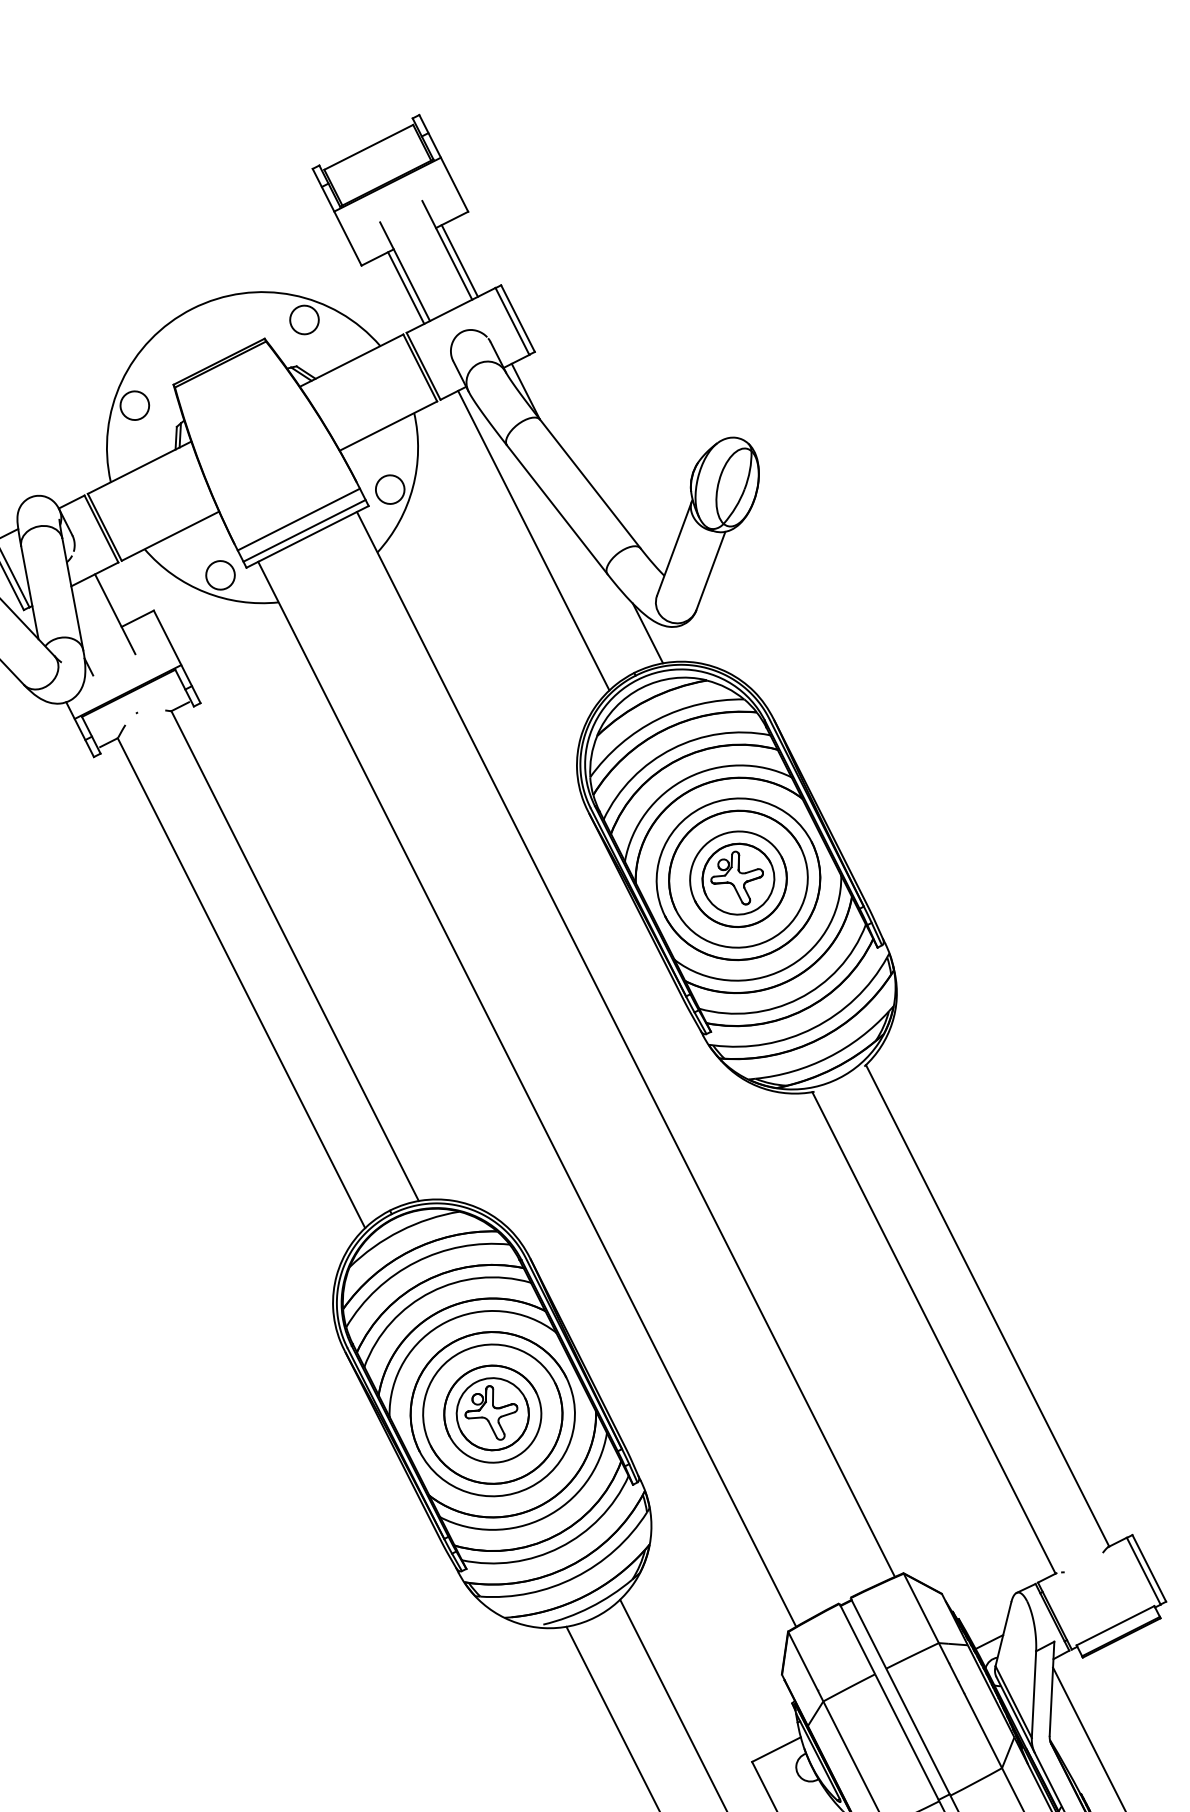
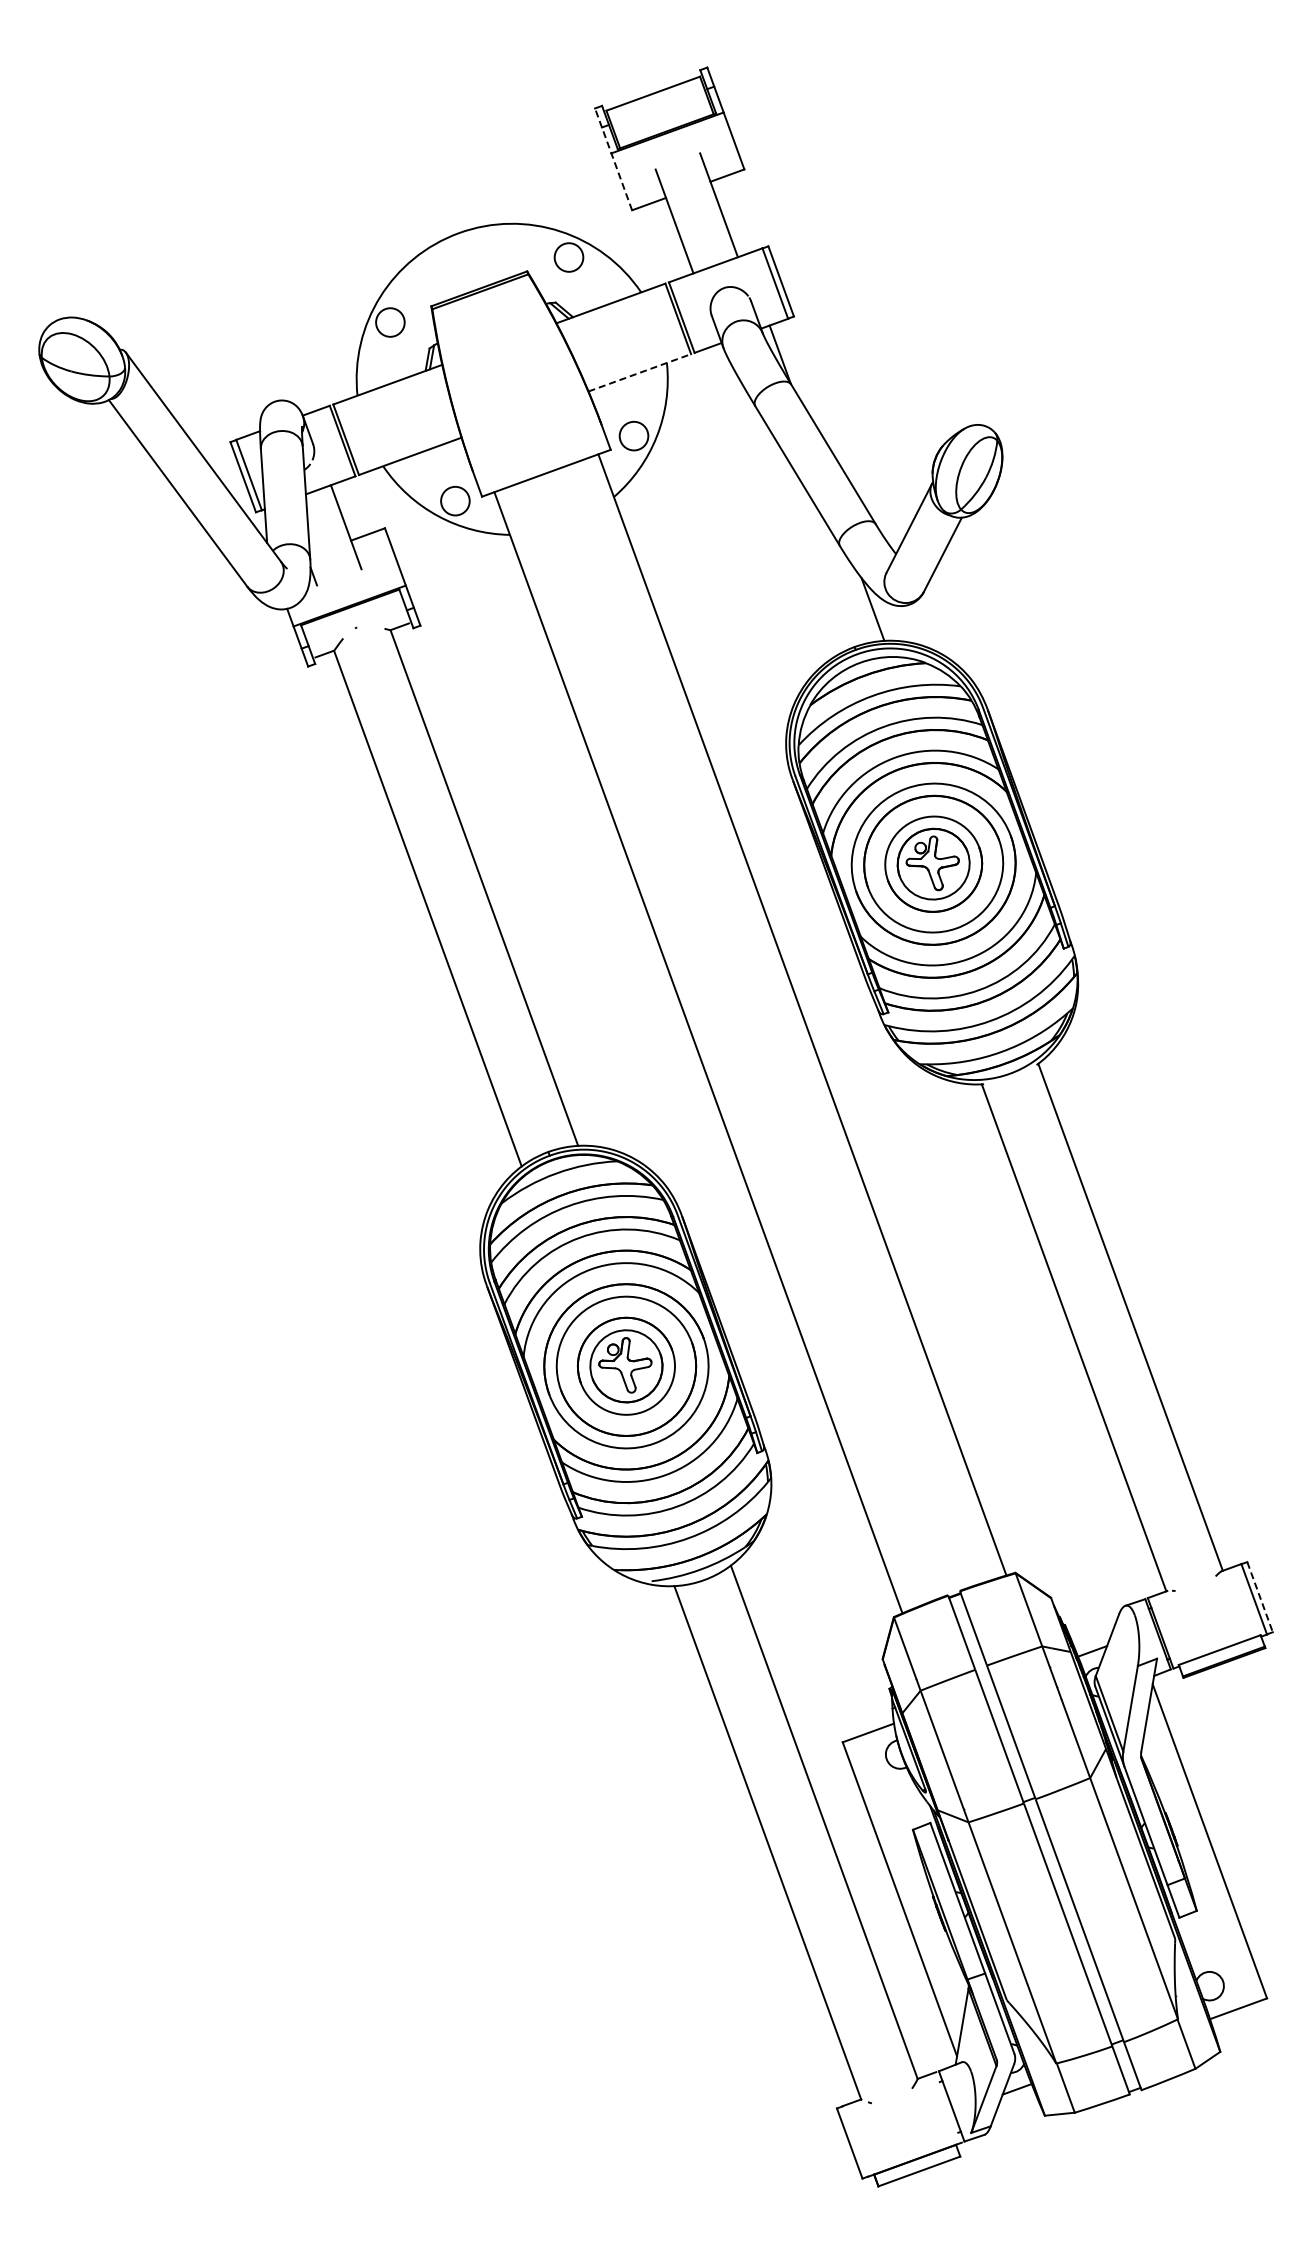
line: (336, 216) -> (613, 158), solid -> dashed
line: (459, 261) -> (729, 217), removed
line: (405, 287) -> (673, 237), removed
line: (388, 425) -> (639, 372), solid -> dashed
line: (298, 519) -> (539, 454), removed
line: (303, 530) -> (543, 466), removed
line: (533, 540) -> (770, 503), removed
line: (1149, 1568) -> (1260, 1597), solid -> dashed

